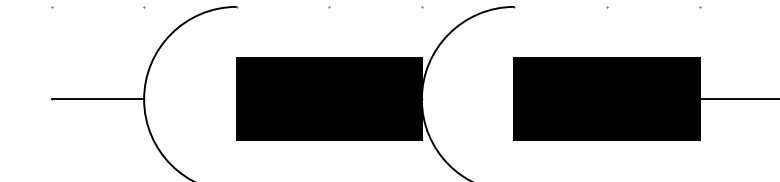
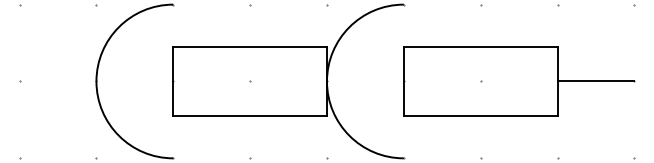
line: (97, 99) -> (57, 81), removed
fill: (328, 99) -> (249, 81), removed
fill: (606, 99) -> (480, 81), removed

